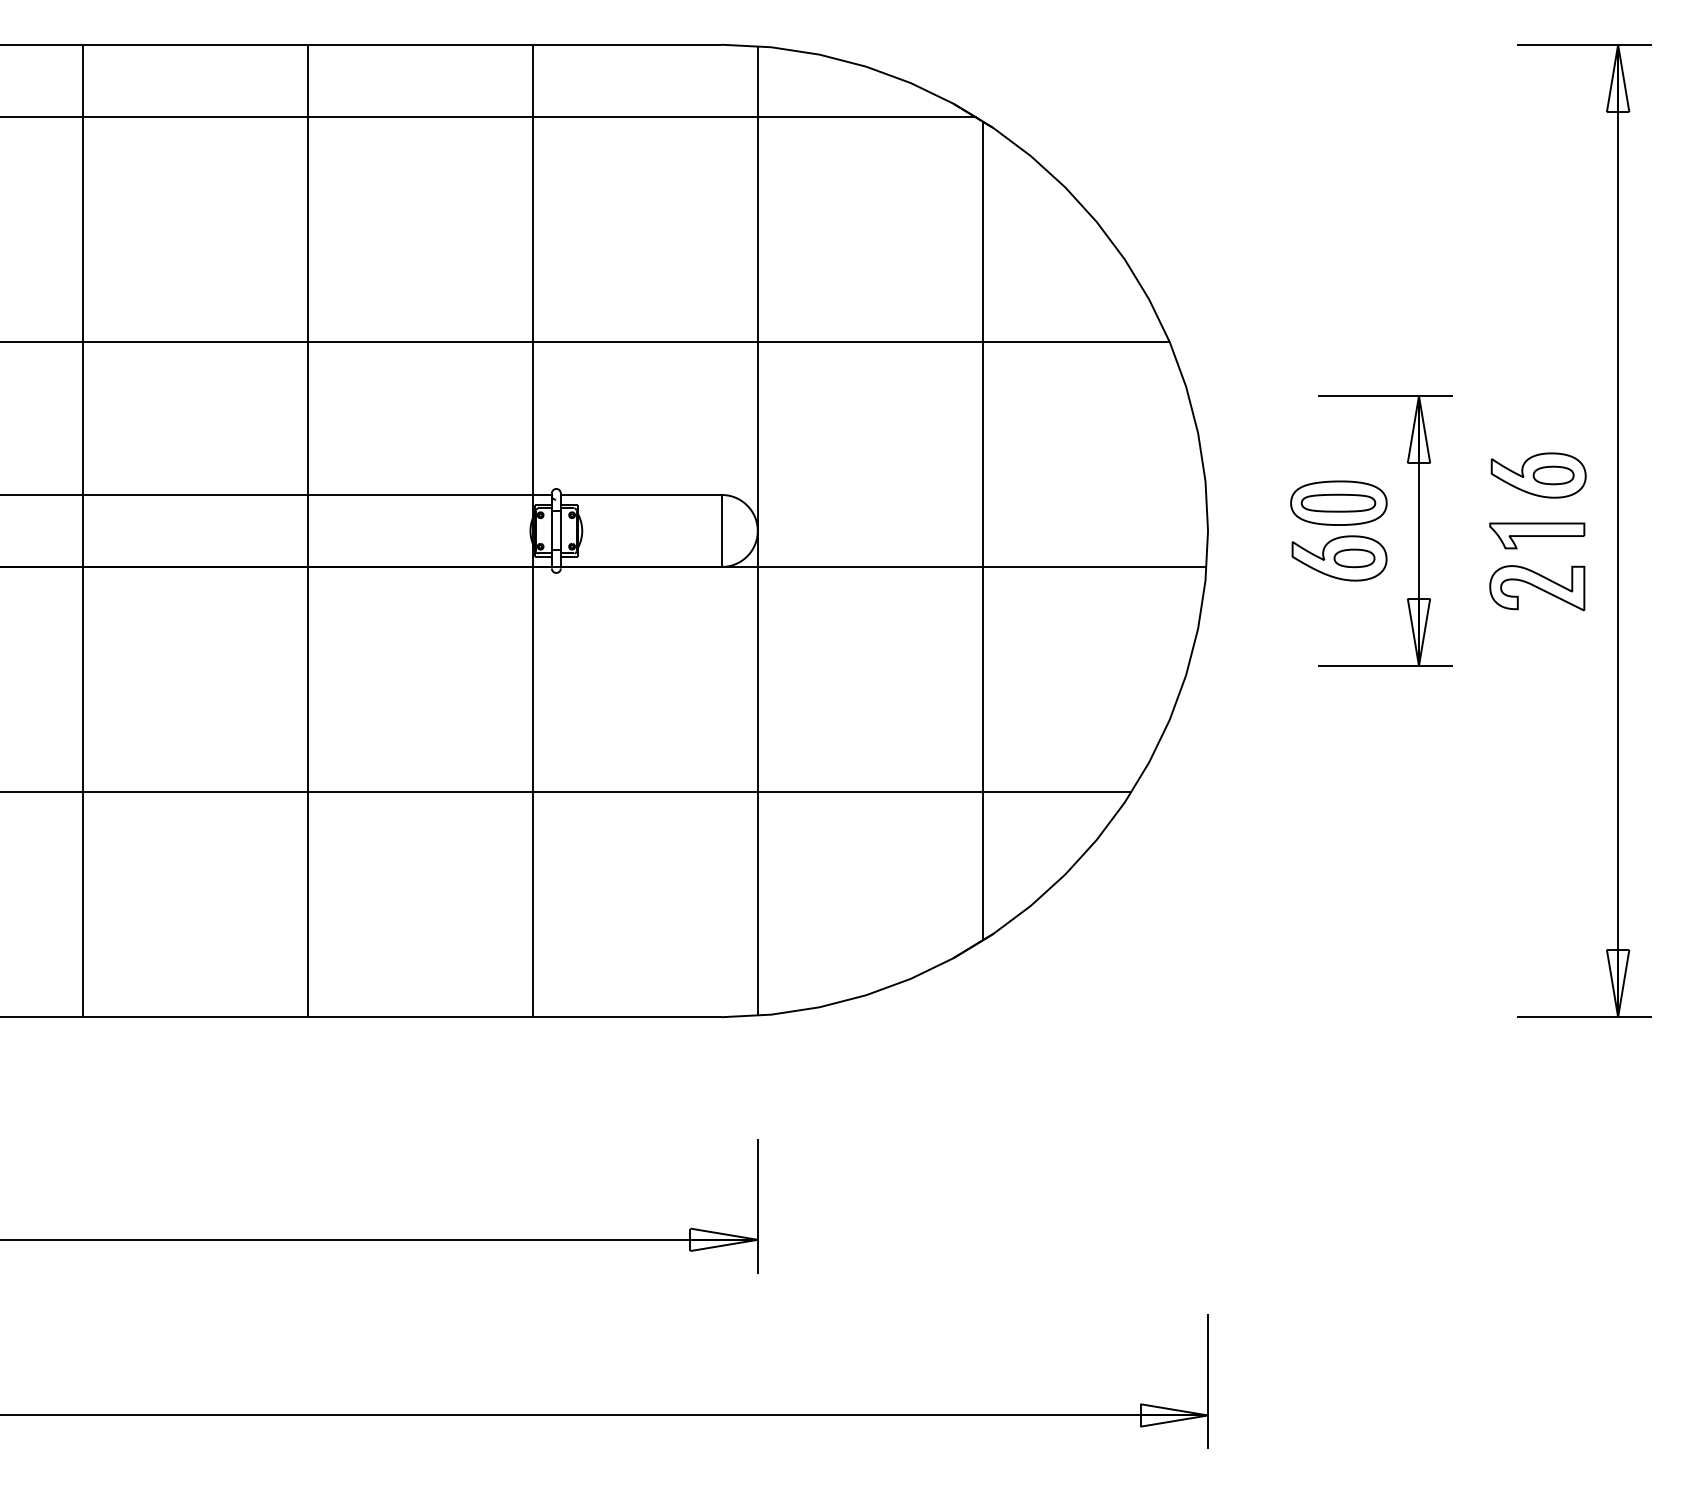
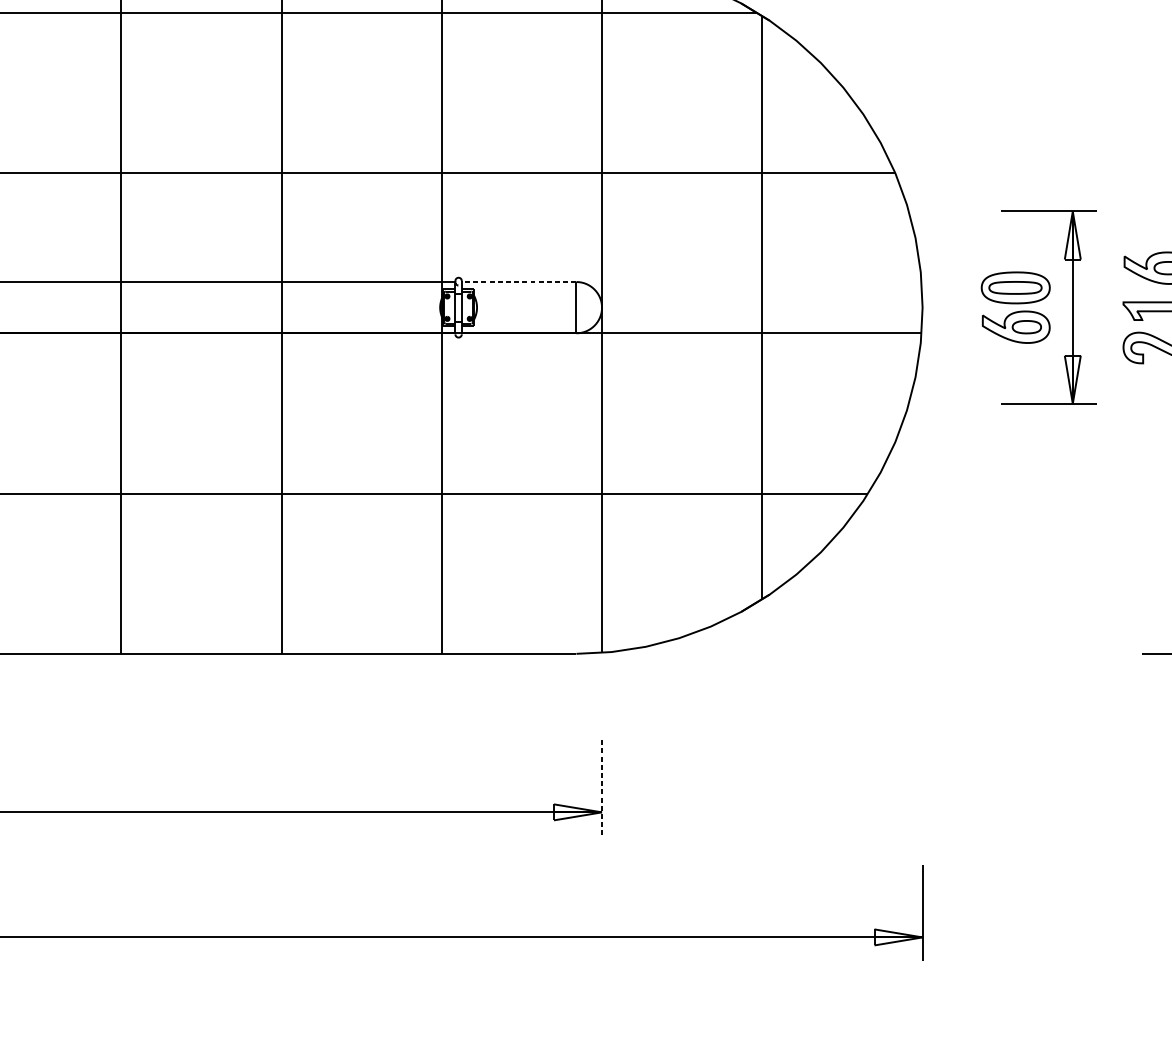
line: (640, 494) -> (518, 281), solid -> dashed
line: (757, 1206) -> (601, 788), solid -> dashed

